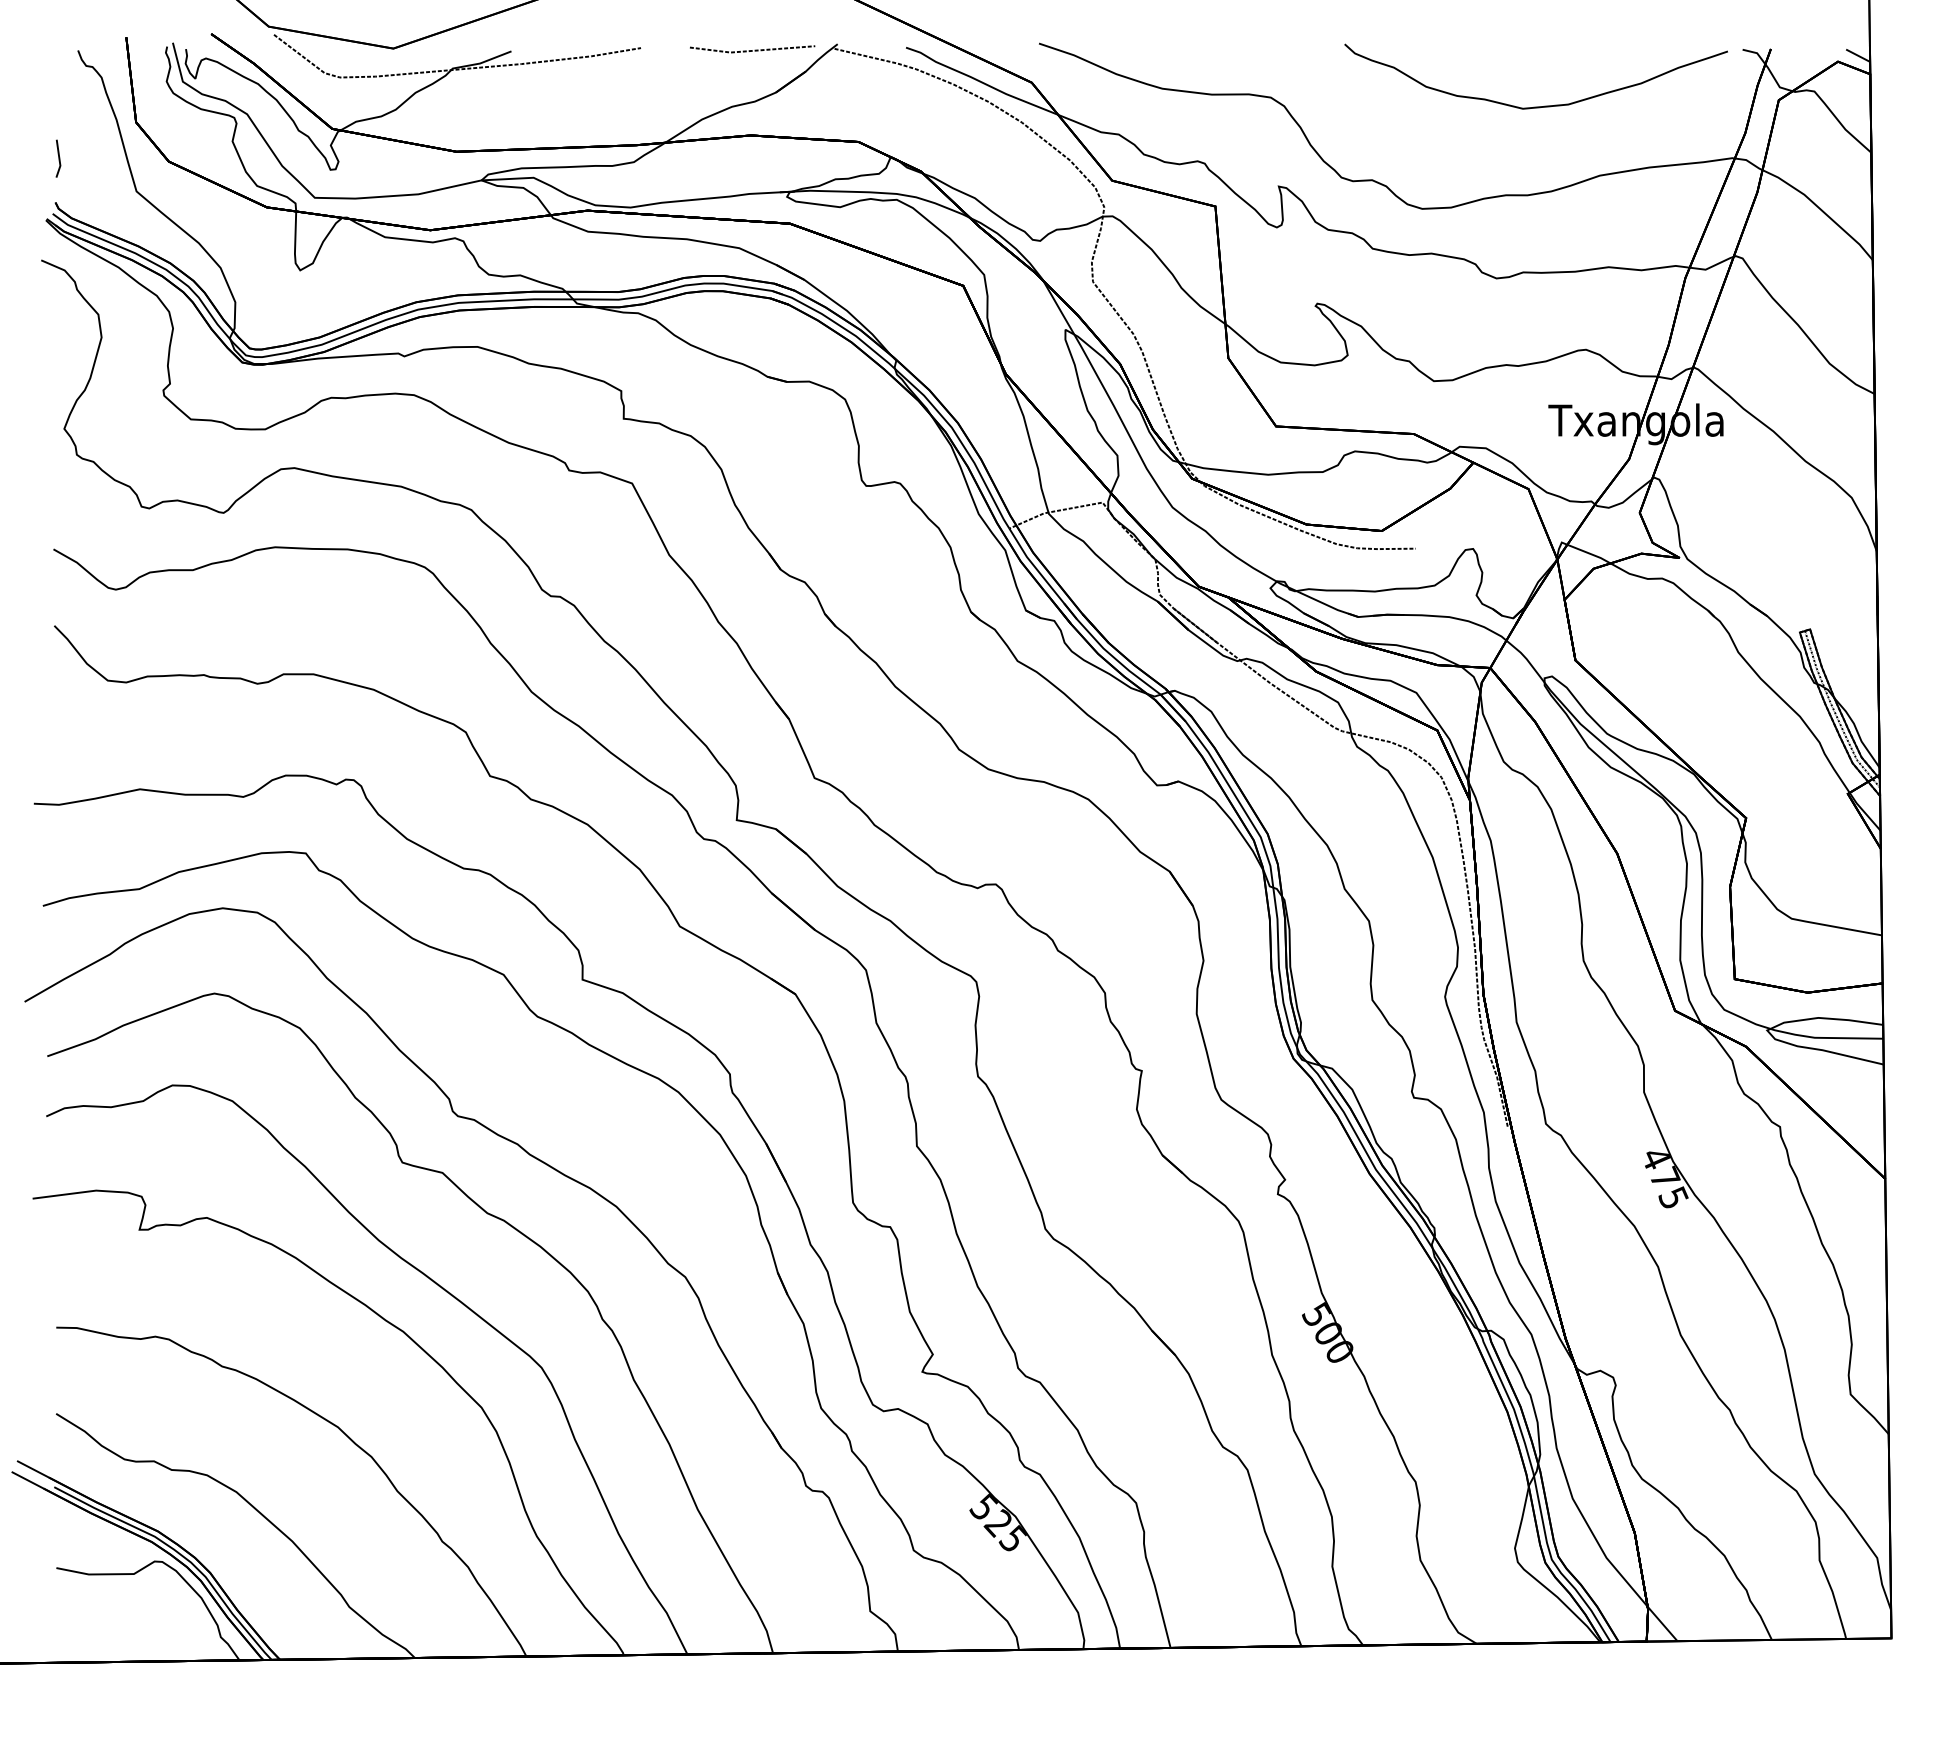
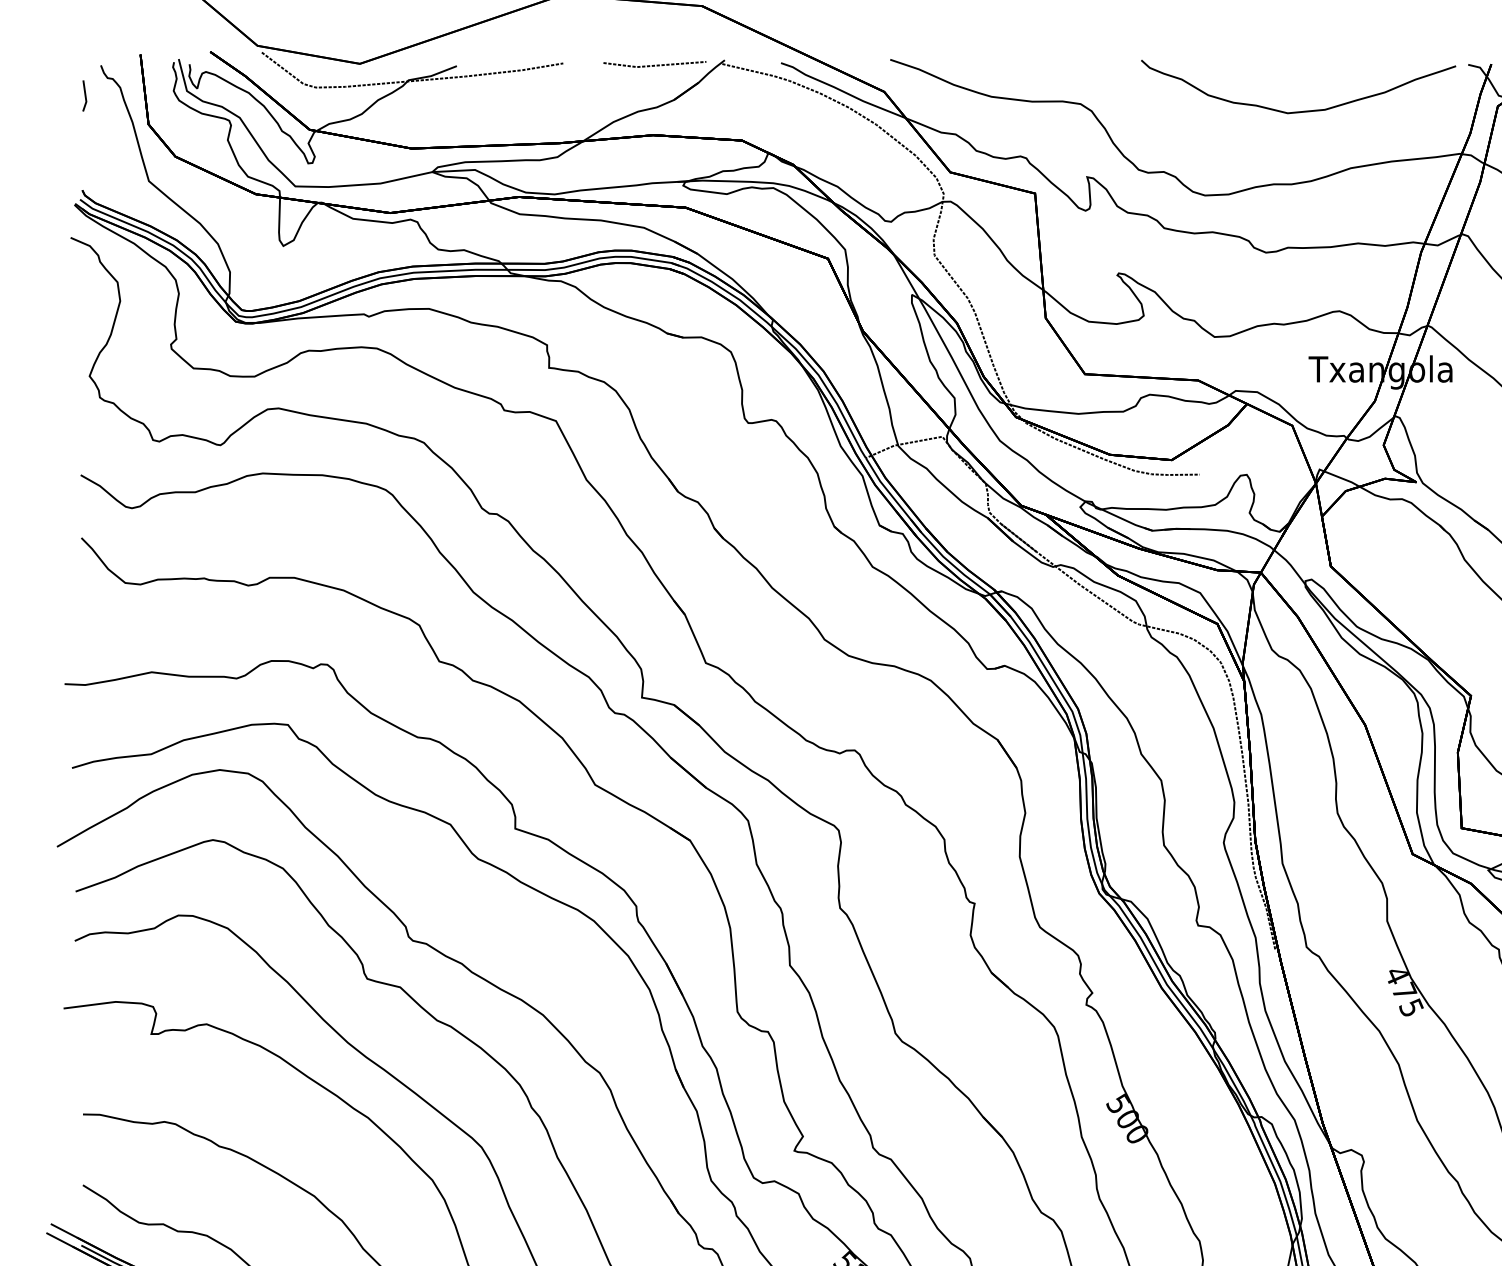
line: (58, 158) -> (84, 95), moved

